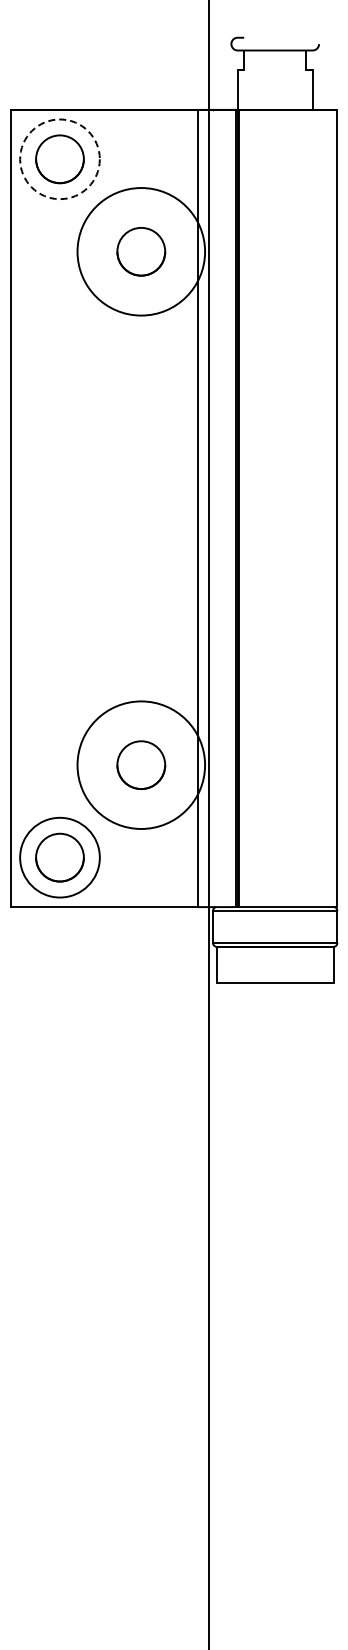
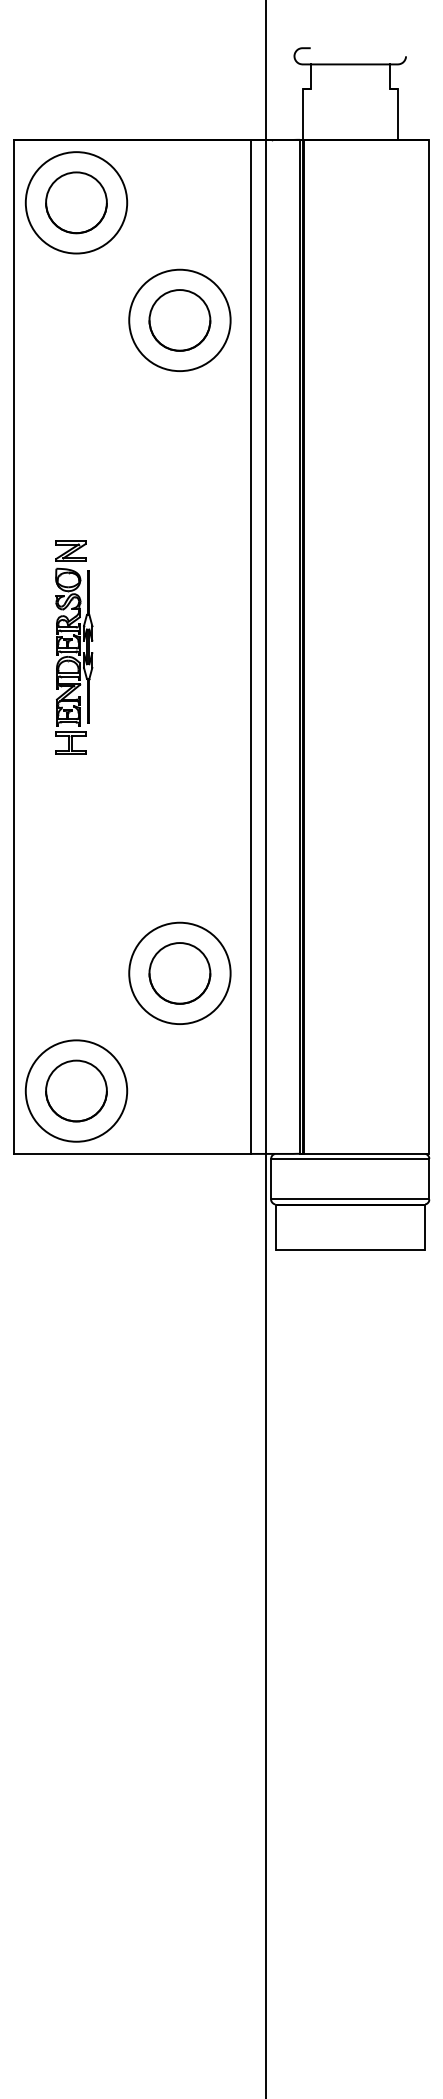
circle: (59, 159) -> (75, 203), dashed -> solid
circle: (141, 251) -> (180, 320), size x0.62
part: (58, 509) -> (74, 648), added
circle: (141, 765) -> (180, 973), size x0.62

